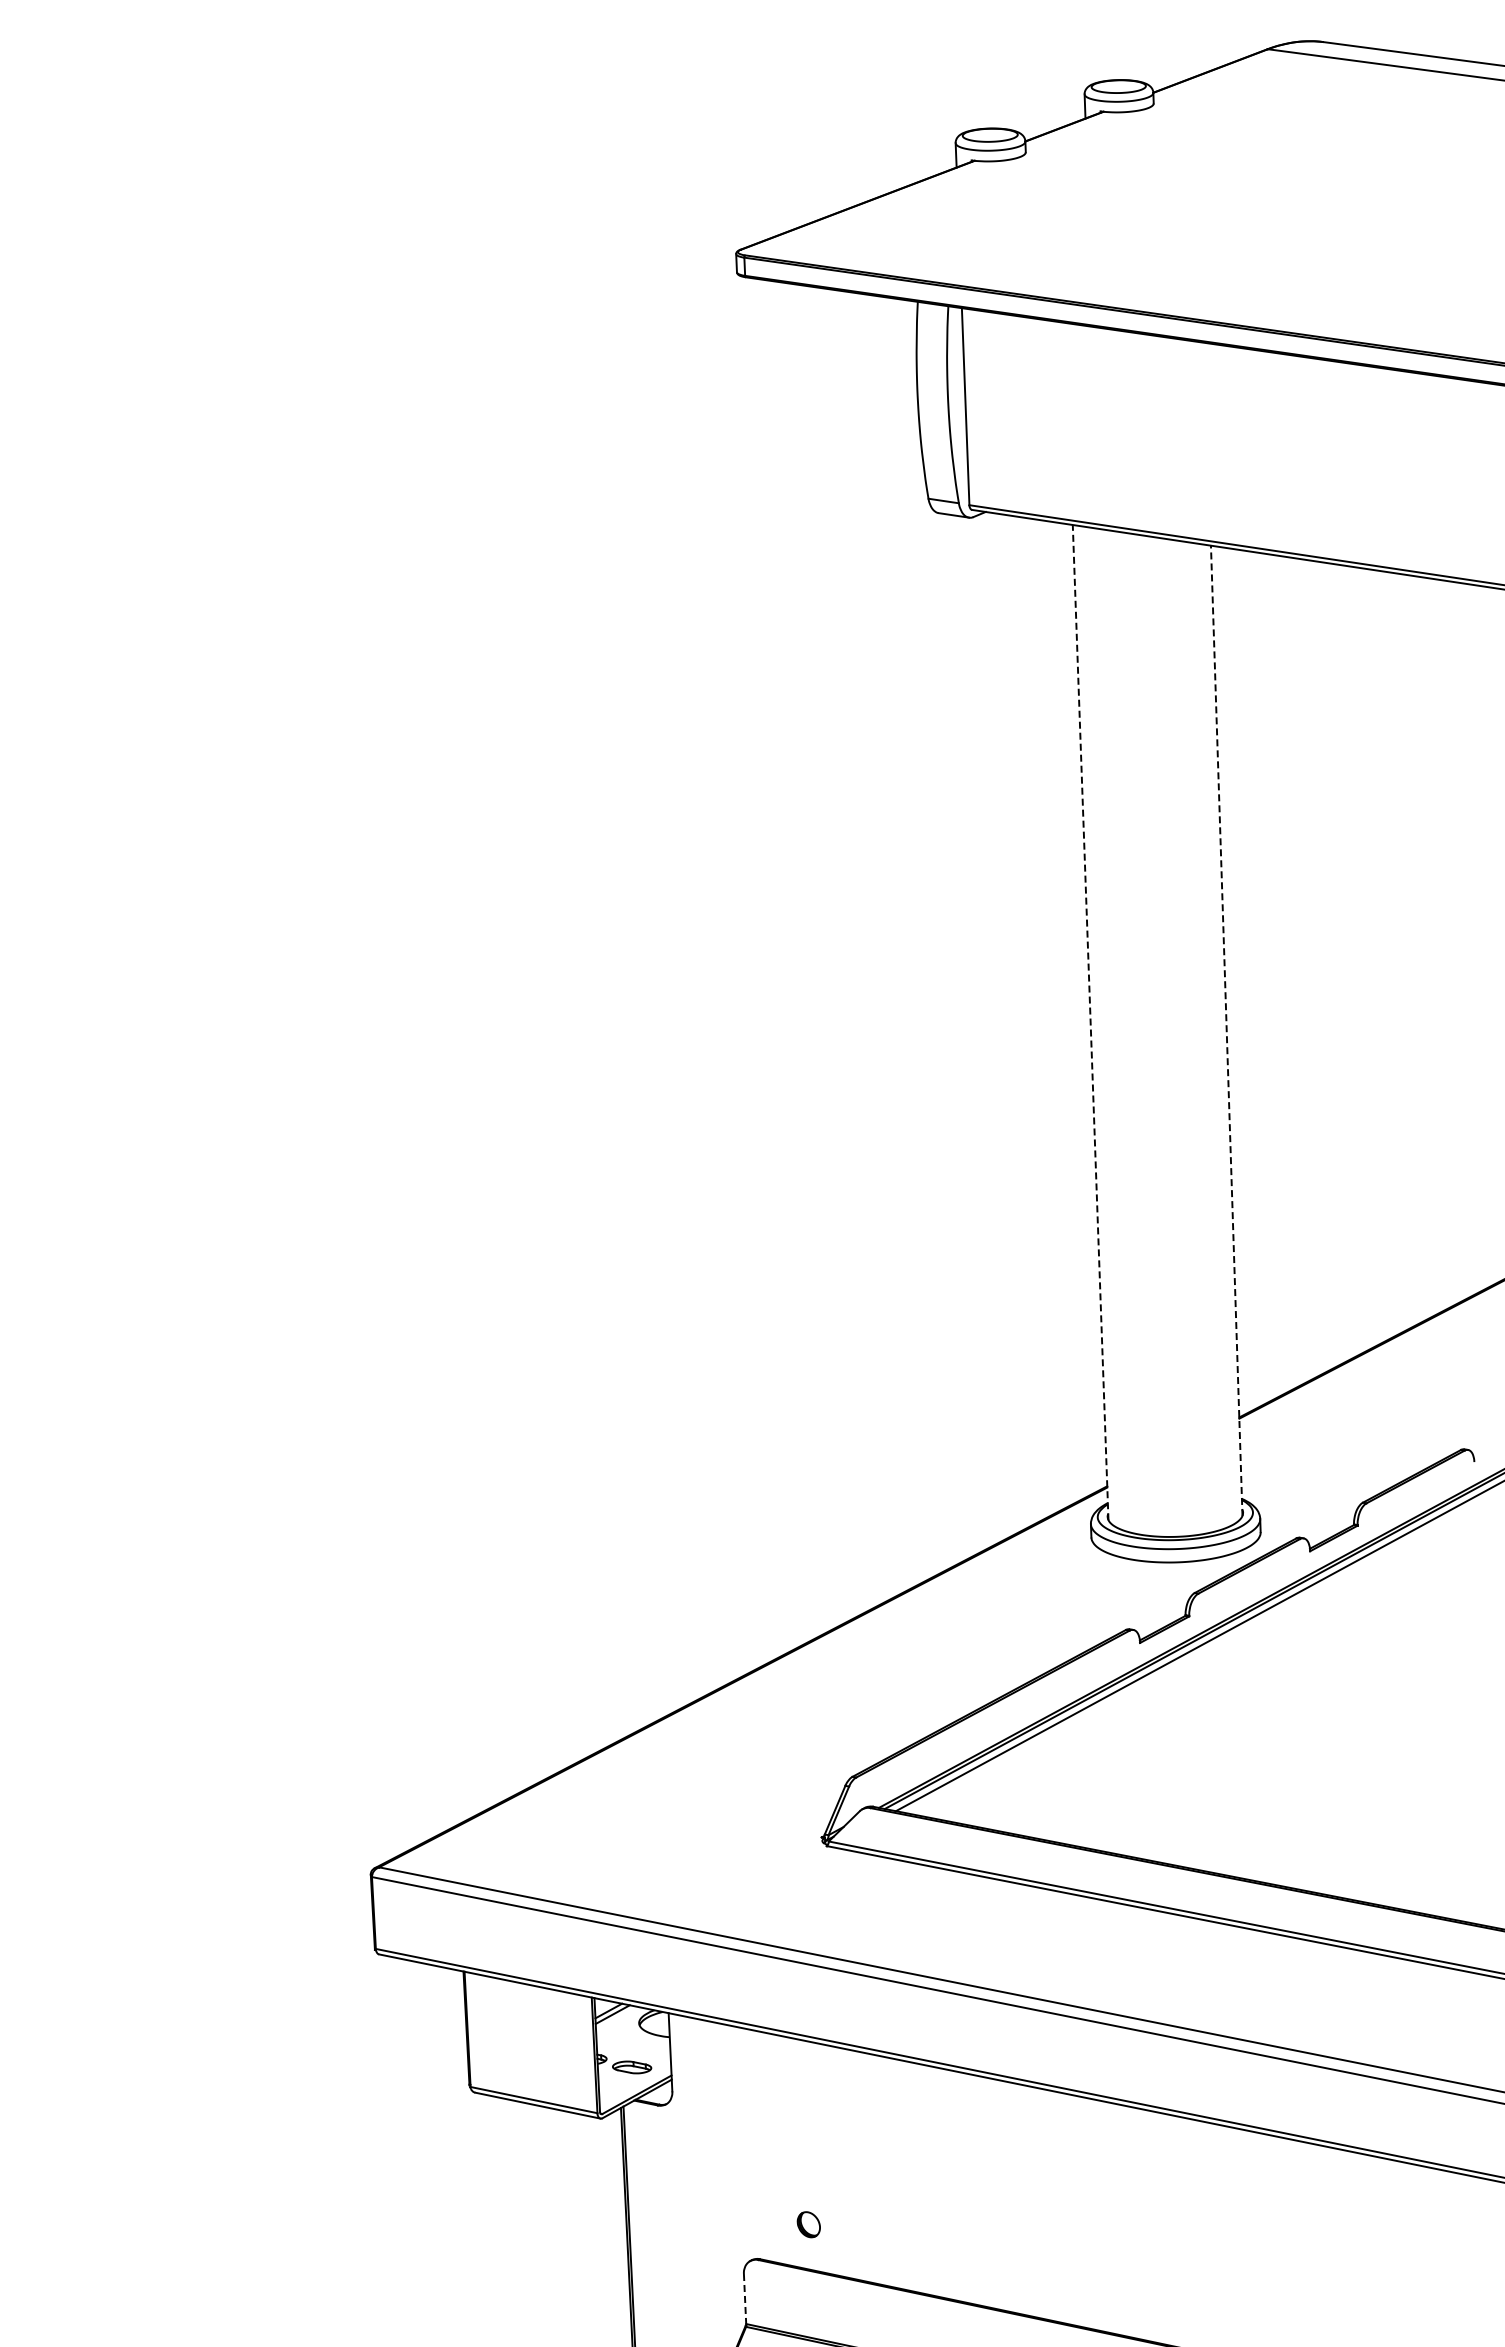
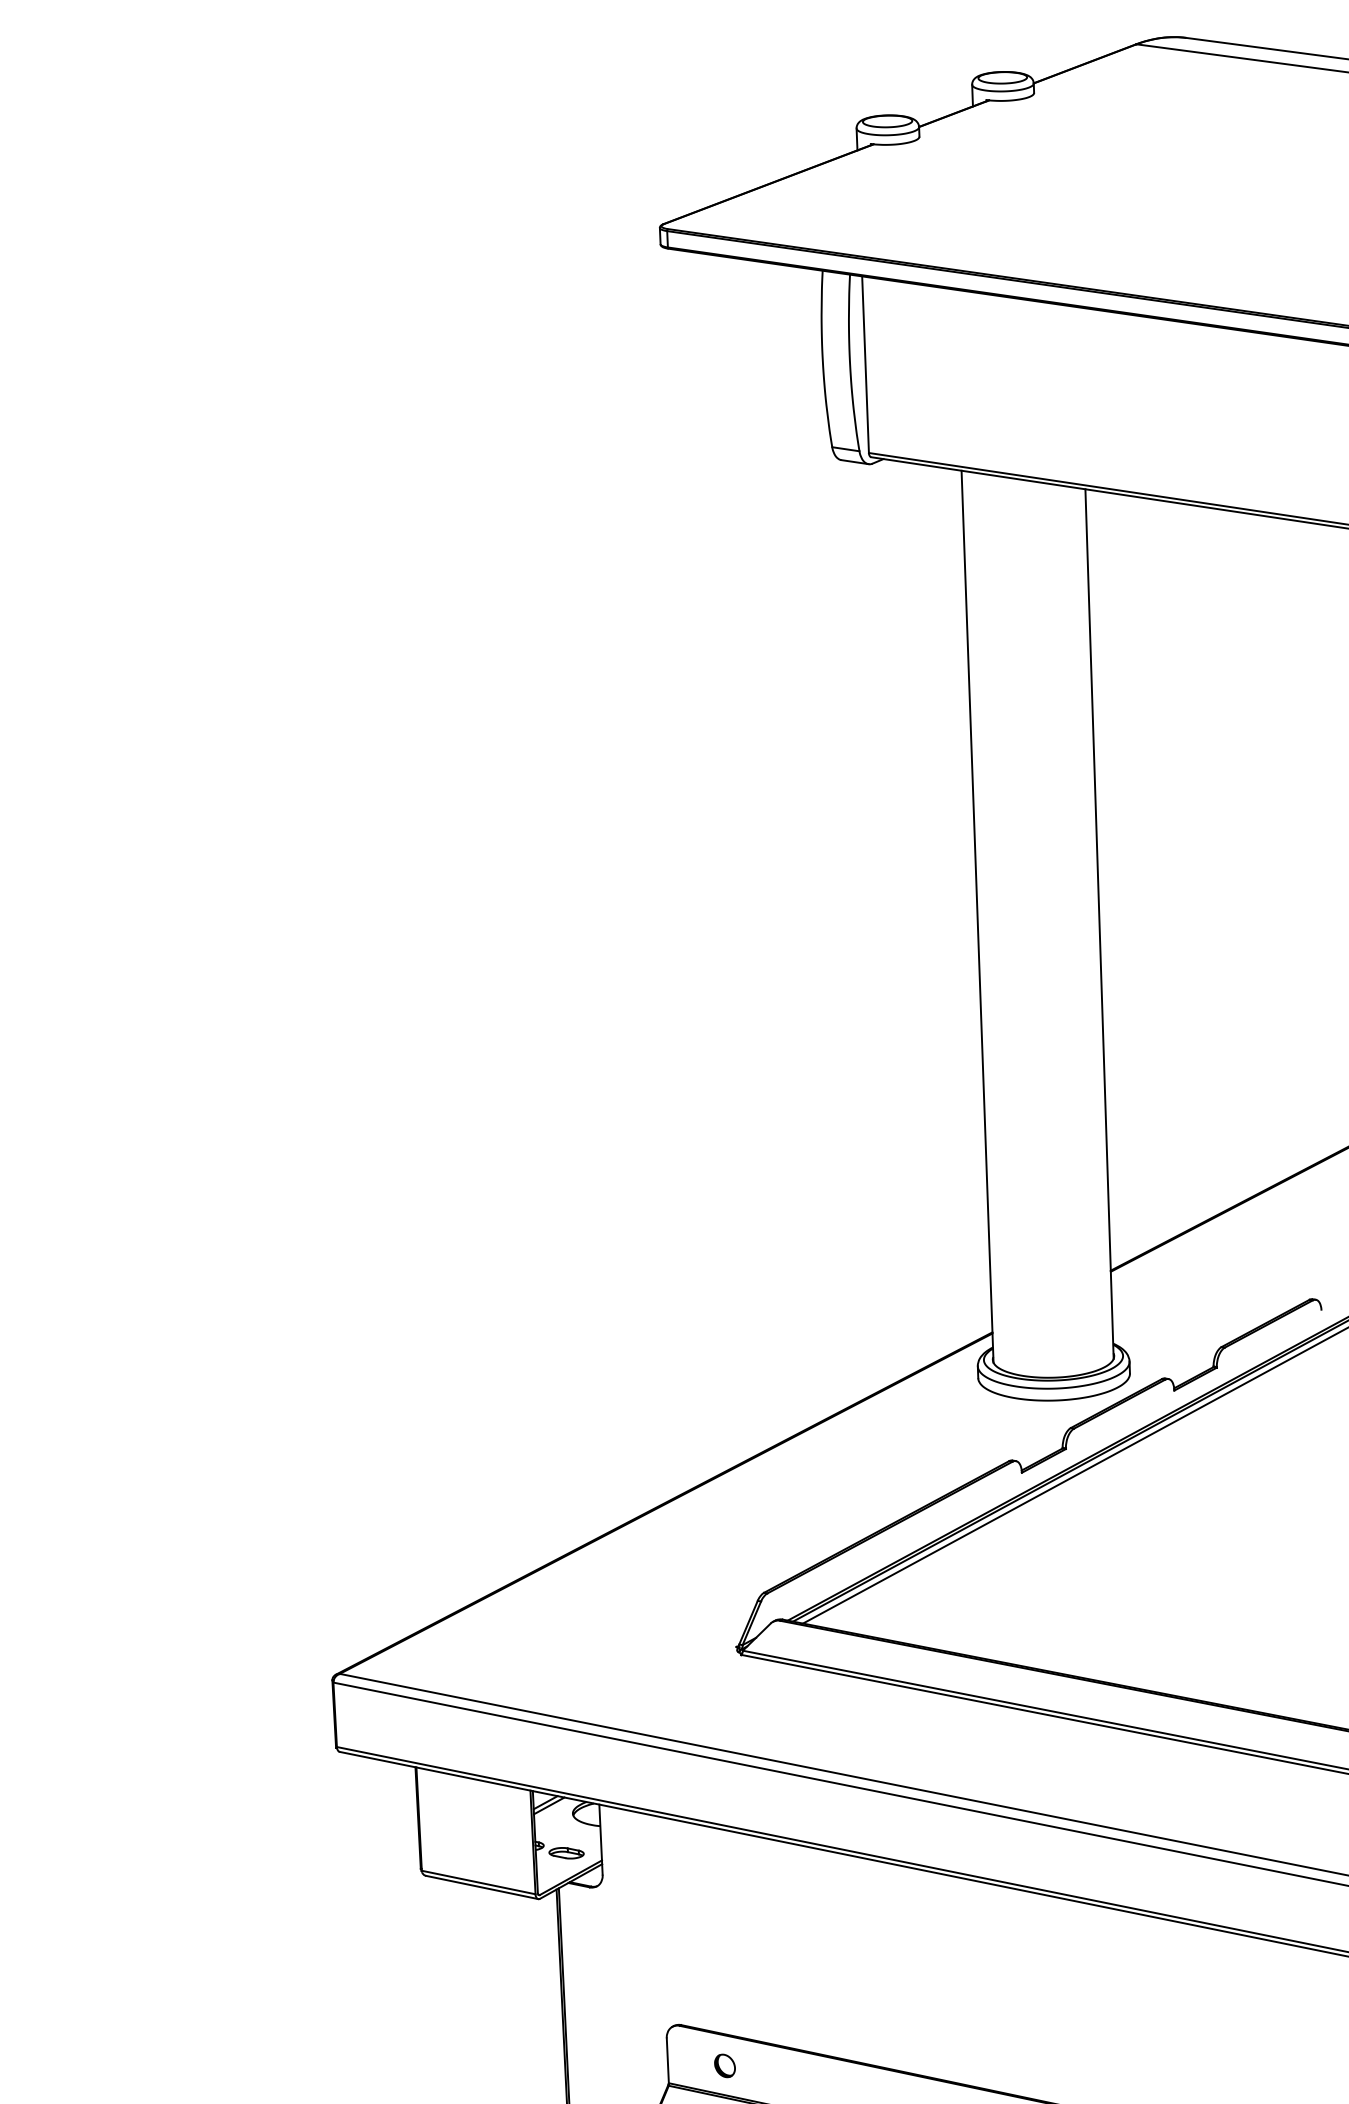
line: (1090, 1022) -> (977, 916), dashed -> solid
line: (1226, 1030) -> (1099, 923), dashed -> solid
part: (808, 2224) -> (724, 2065), moved
line: (745, 2299) -> (668, 2061), dashed -> solid

